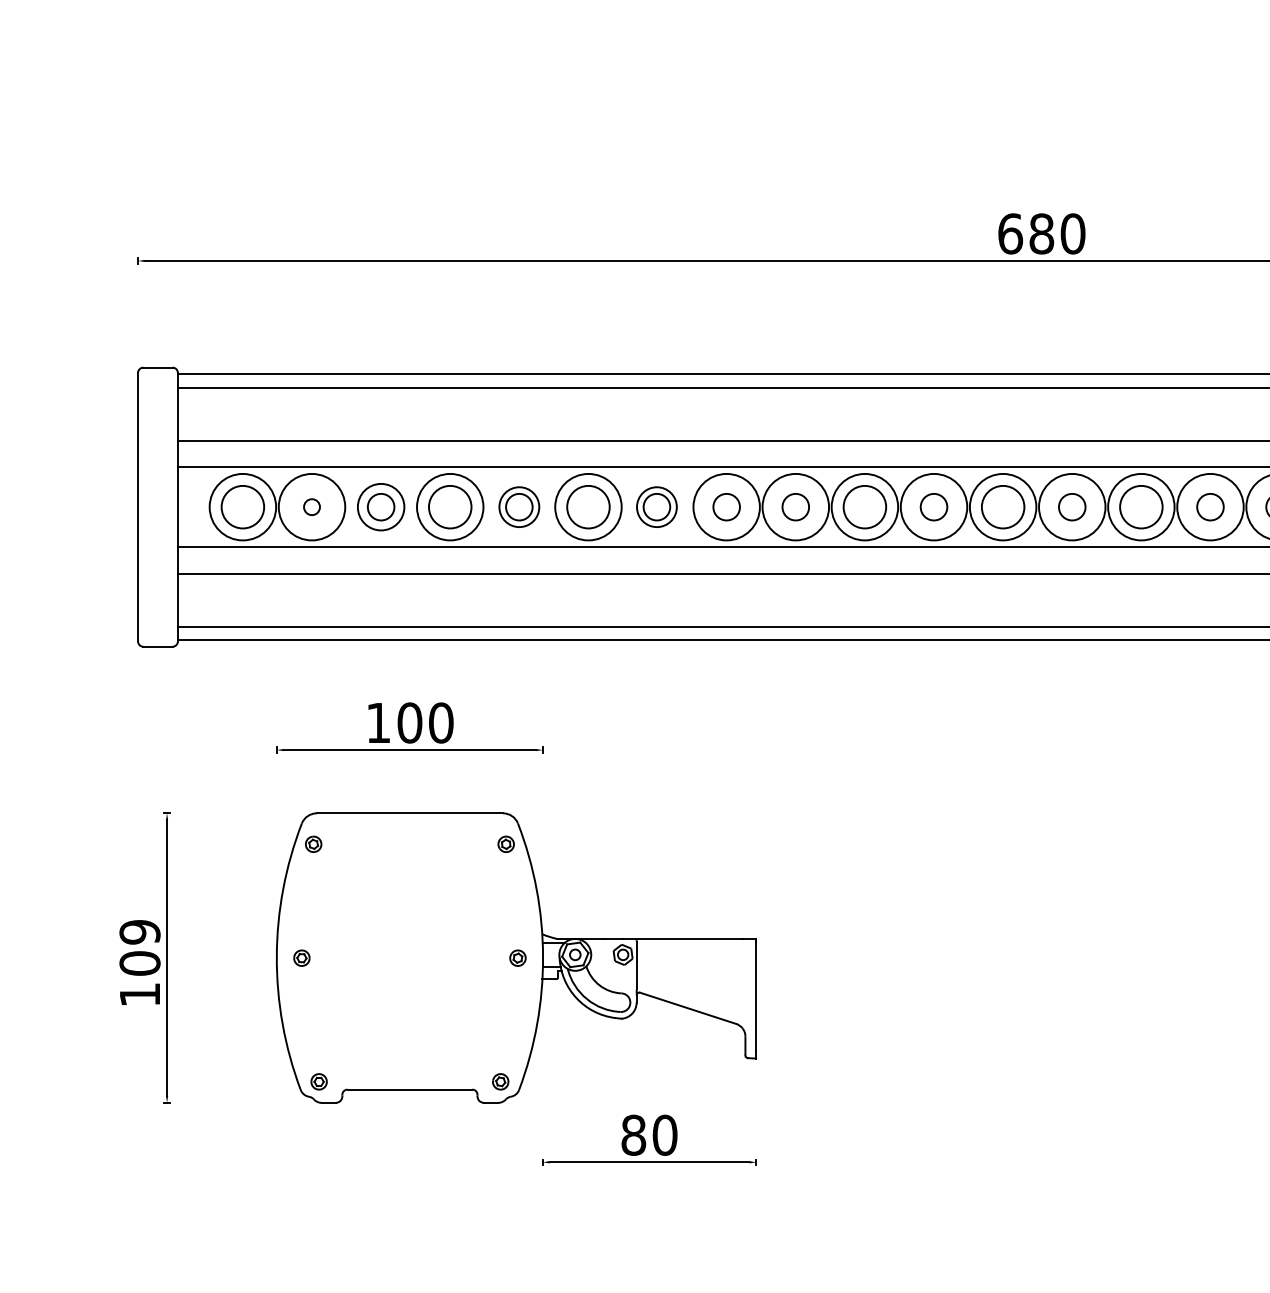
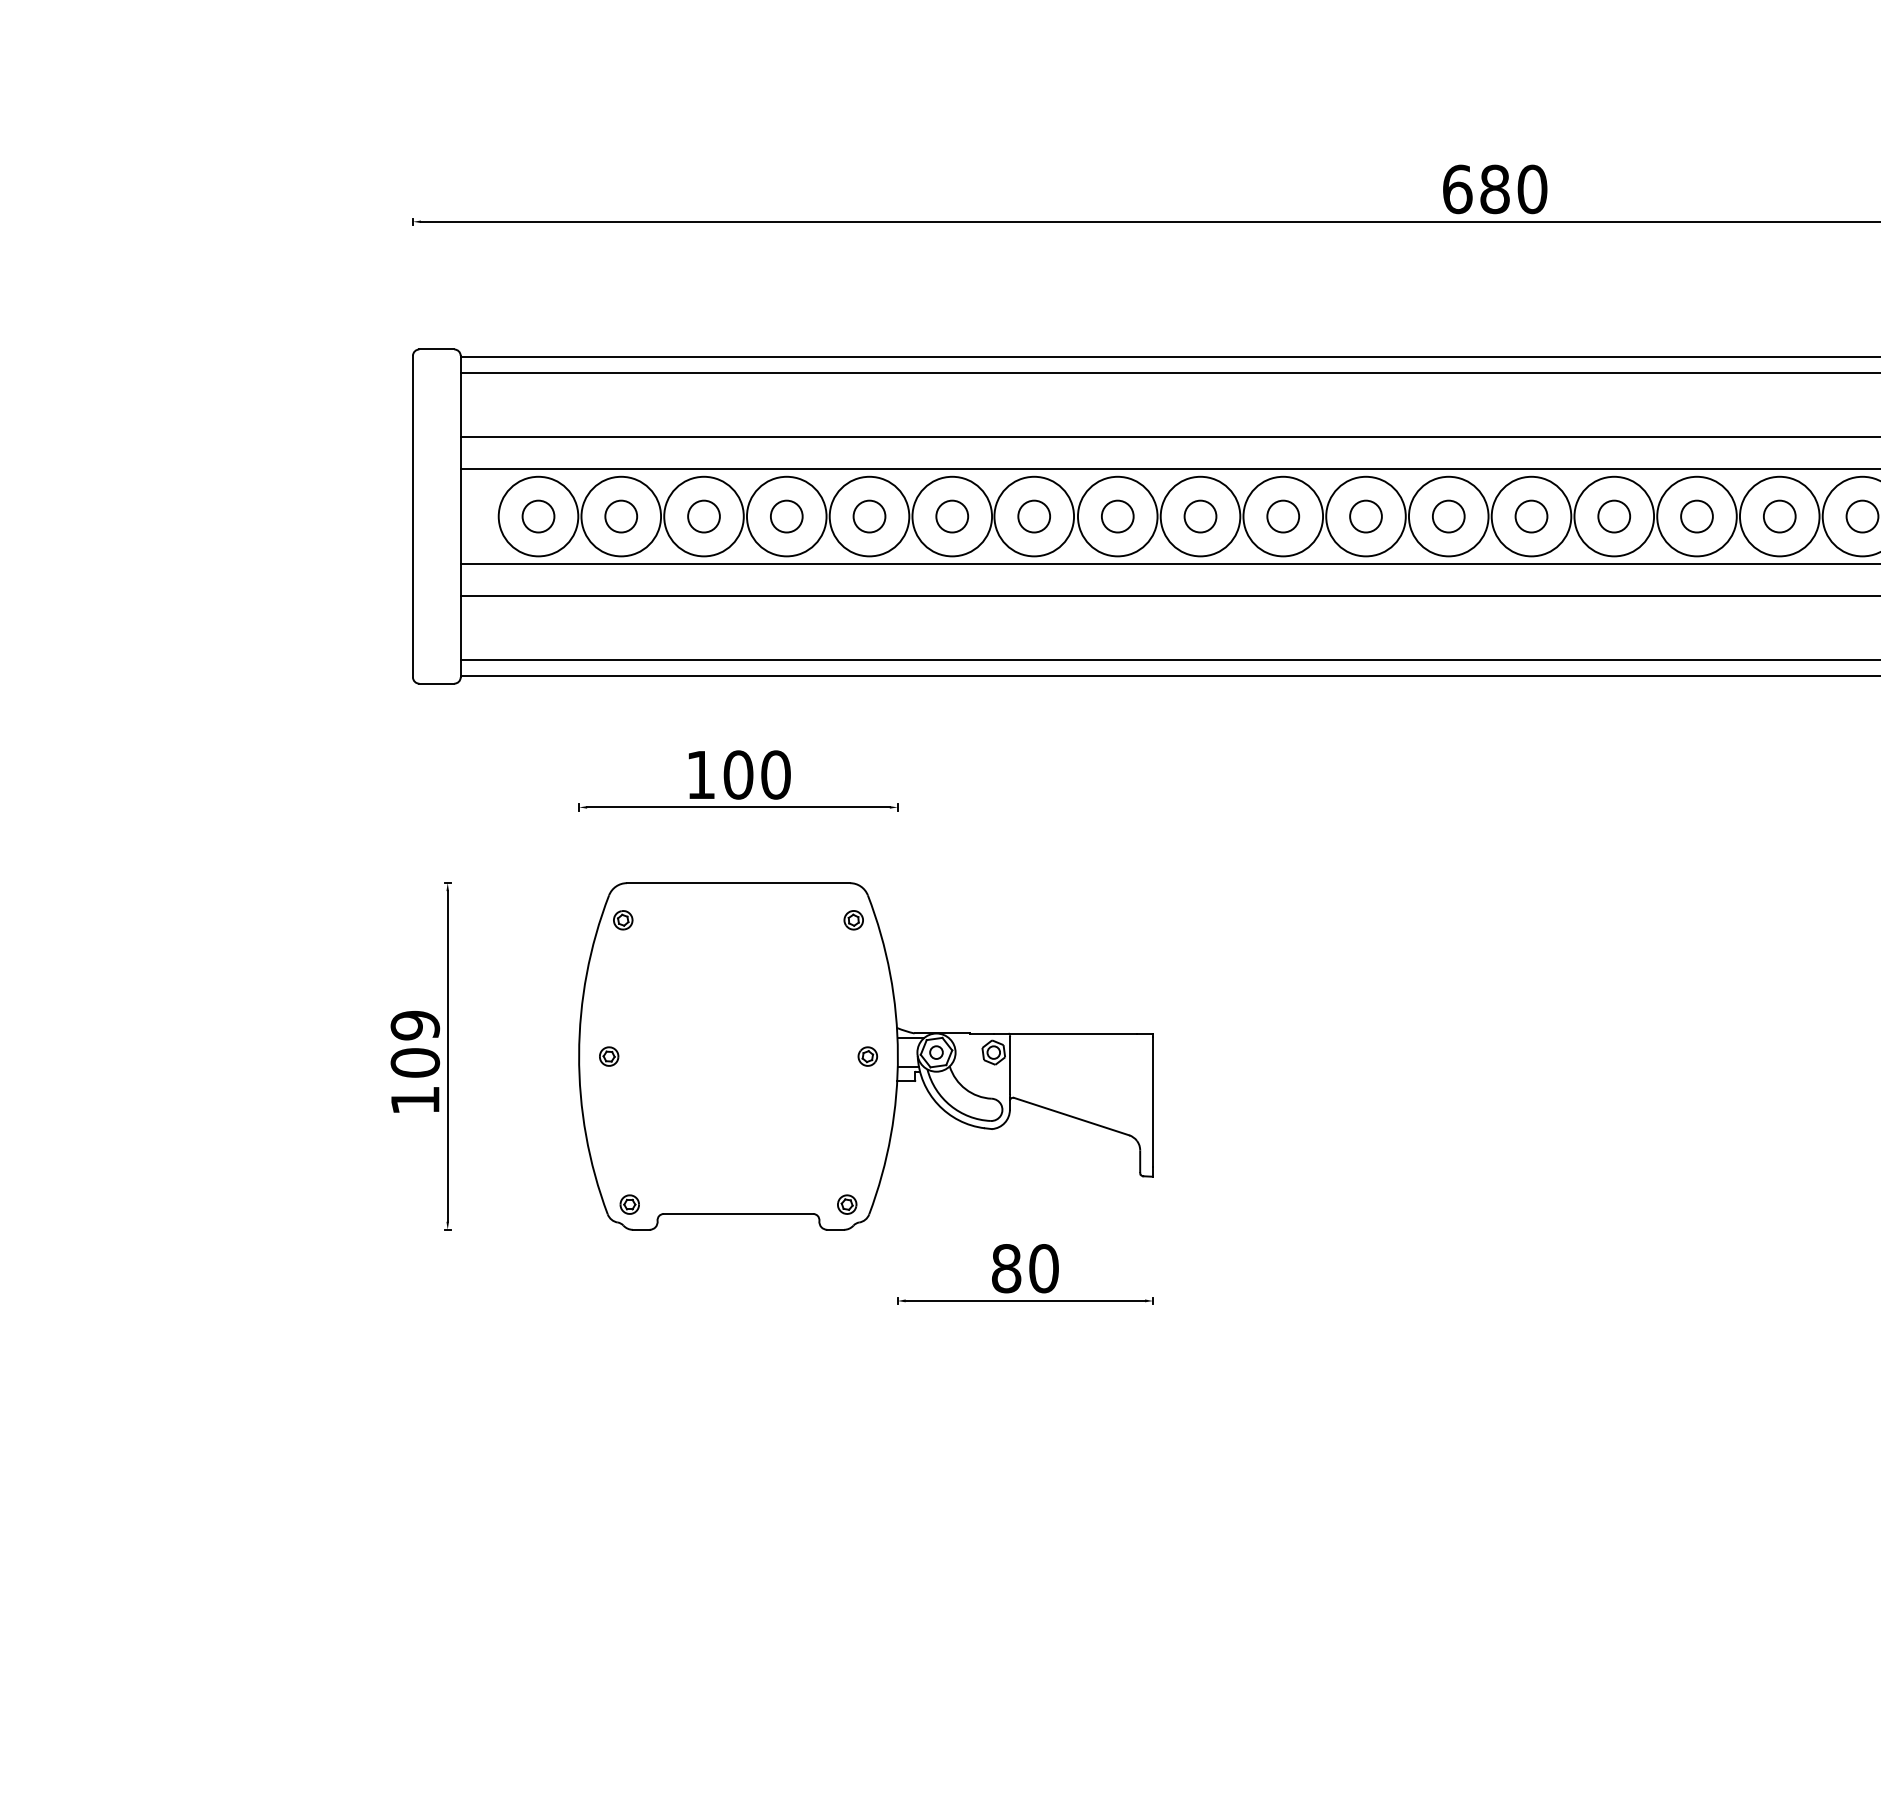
circle: (242, 507) -> (538, 516), size x0.62
circle: (312, 507) -> (621, 516), size x1.67
circle: (380, 507) -> (703, 516), size x1.43
circle: (450, 507) -> (786, 516), size x0.62
circle: (519, 507) -> (869, 516), size x1.67
circle: (588, 507) -> (952, 516), size x0.62
circle: (657, 507) -> (1034, 516), size x1.67
circle: (865, 507) -> (1283, 516), size x0.62
circle: (1002, 507) -> (1448, 516), size x0.62
circle: (1141, 507) -> (1614, 516), size x0.62

